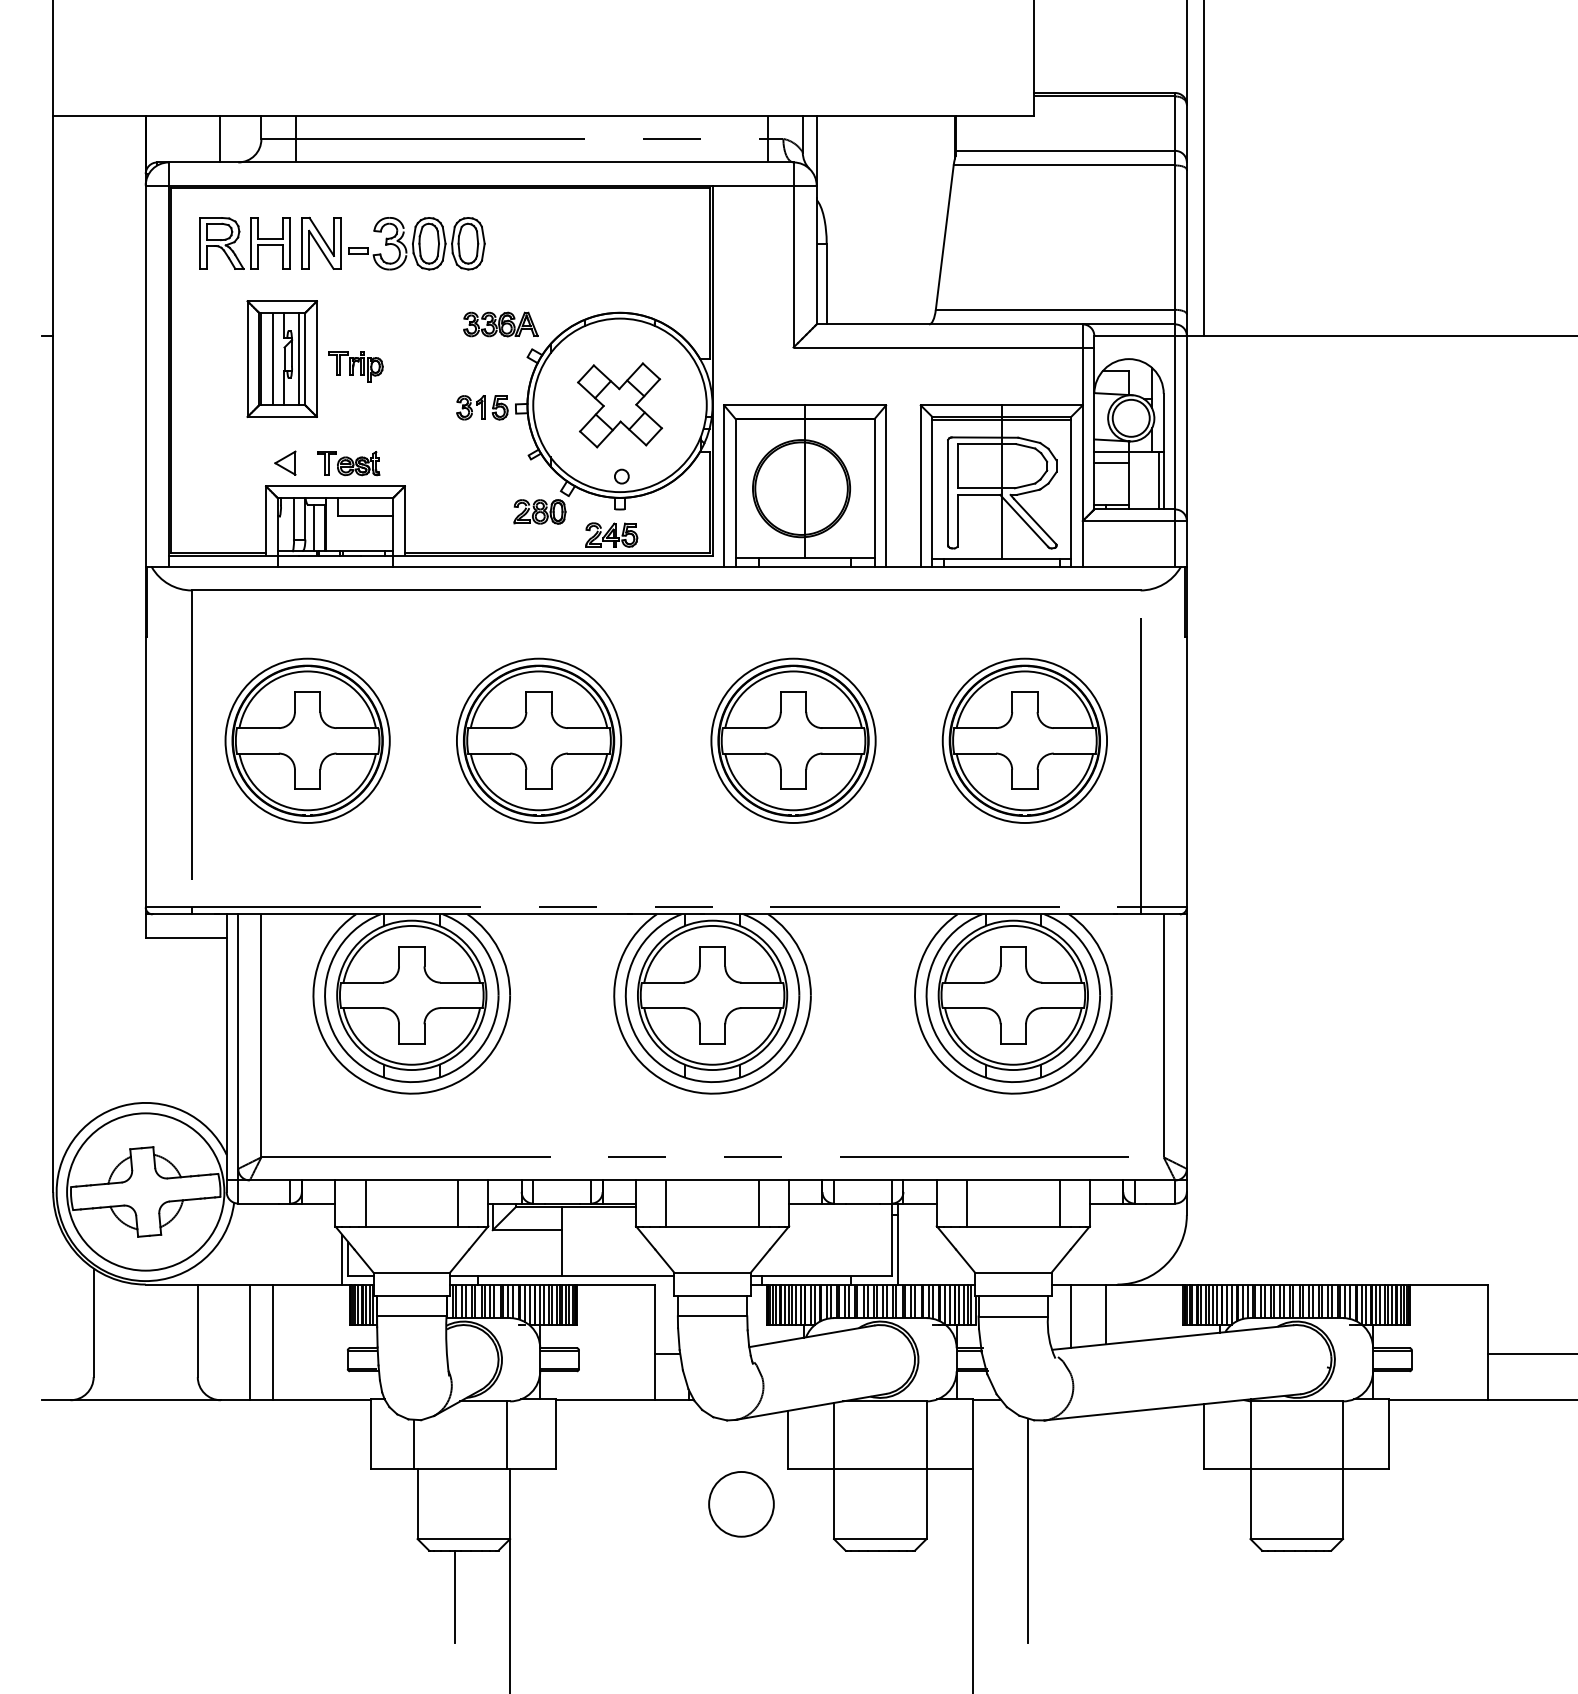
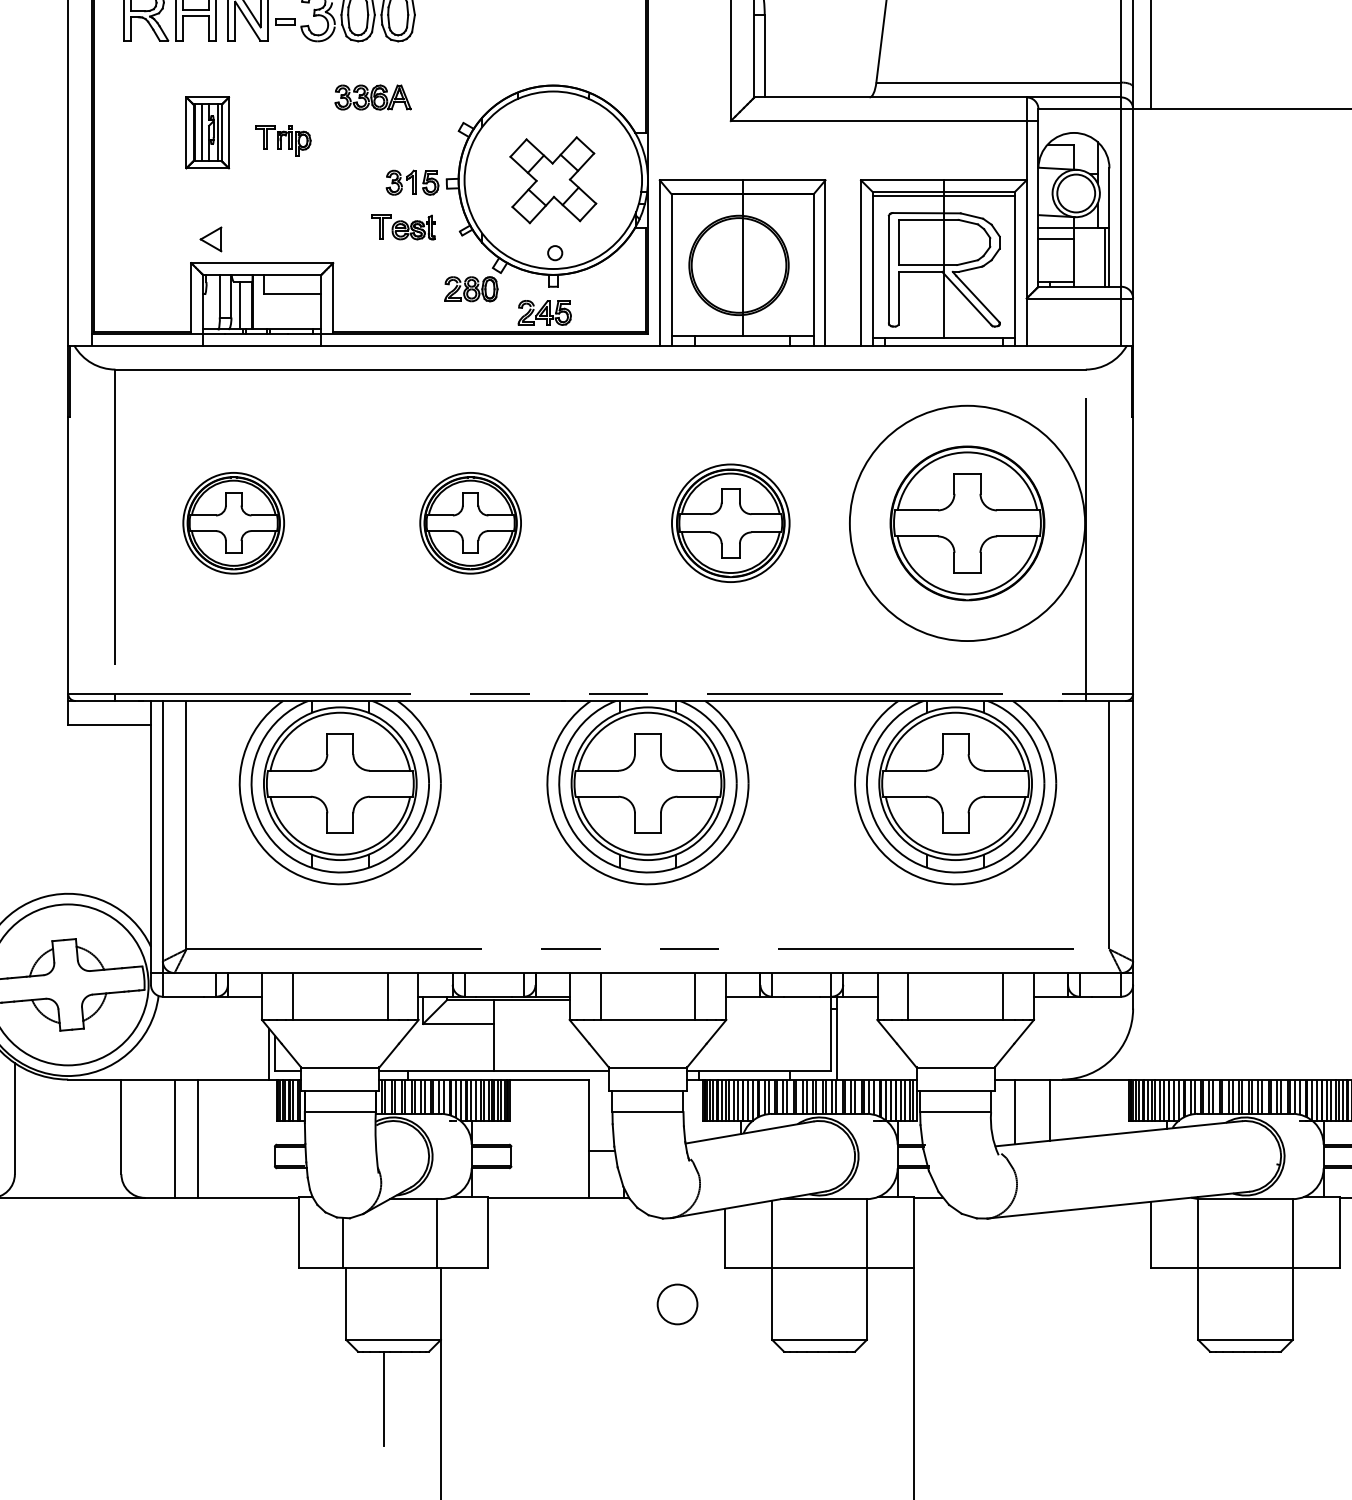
part: (500, 324) -> (372, 97), moved
part: (281, 358) -> (207, 132), size x0.6
part: (348, 463) -> (403, 227), moved
part: (307, 740) -> (233, 523), size x0.6
part: (539, 740) -> (470, 523), size x0.6
part: (793, 740) -> (730, 523), size x0.7
circle: (1024, 740) -> (967, 523), size x1.4
circle: (741, 1504) -> (677, 1304), size x0.6
line: (1028, 1530) -> (971, 1331), removed

